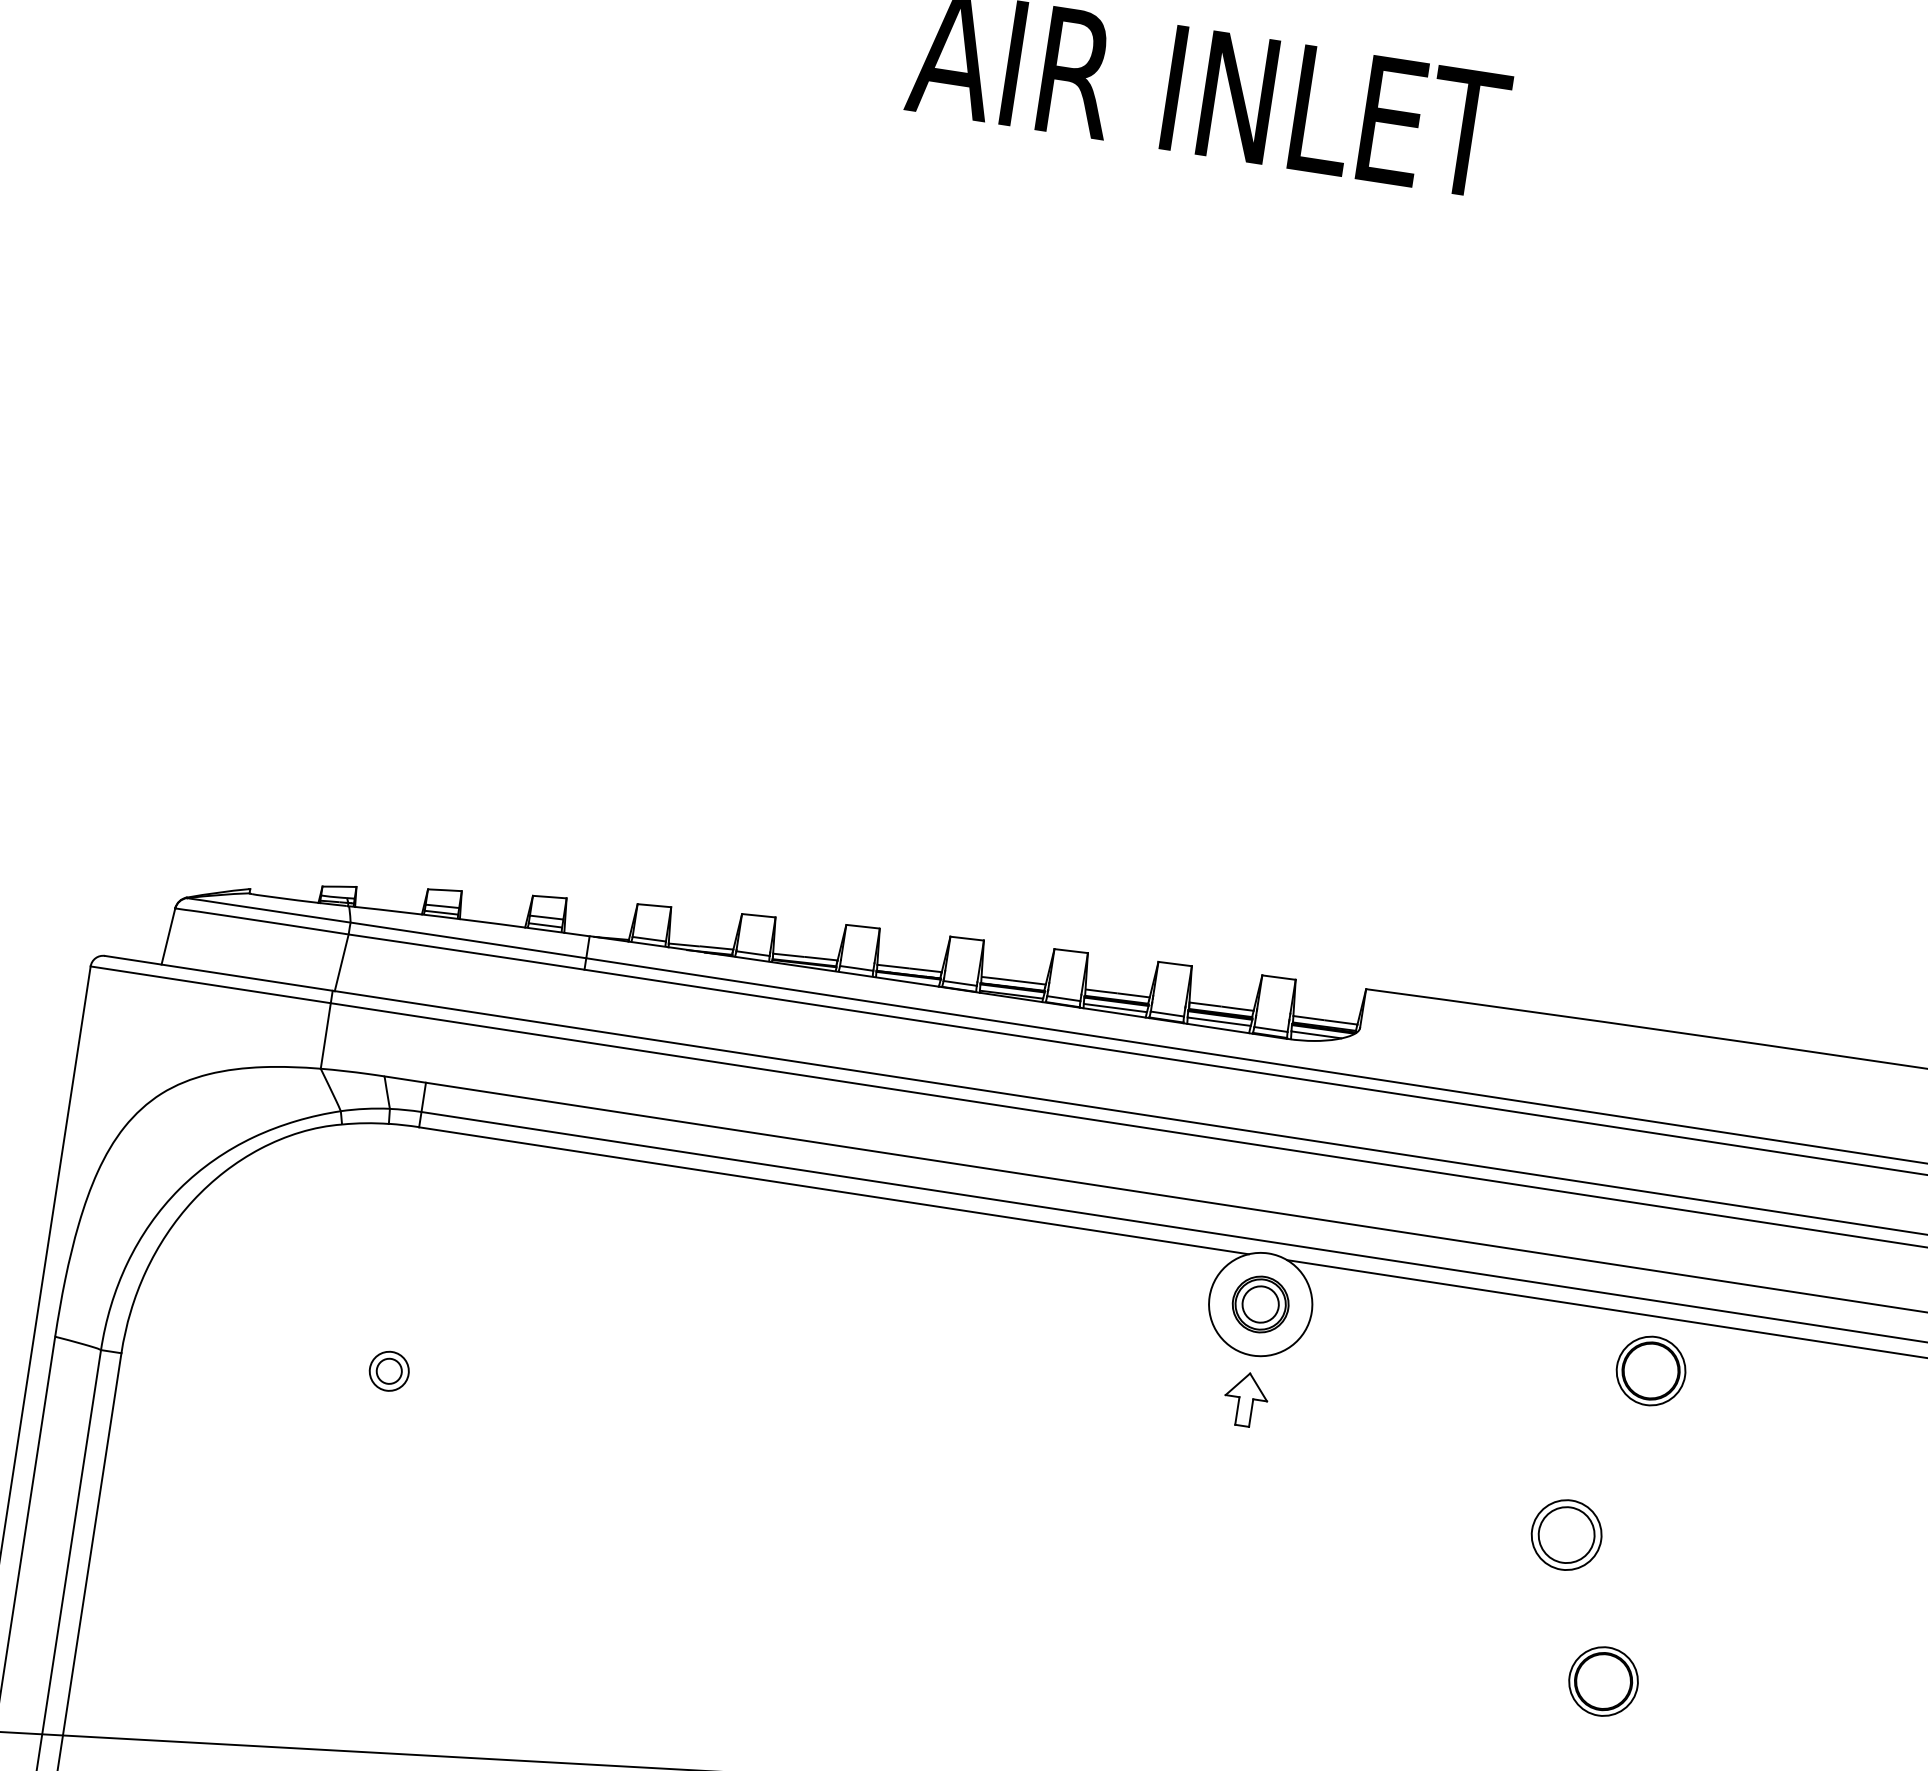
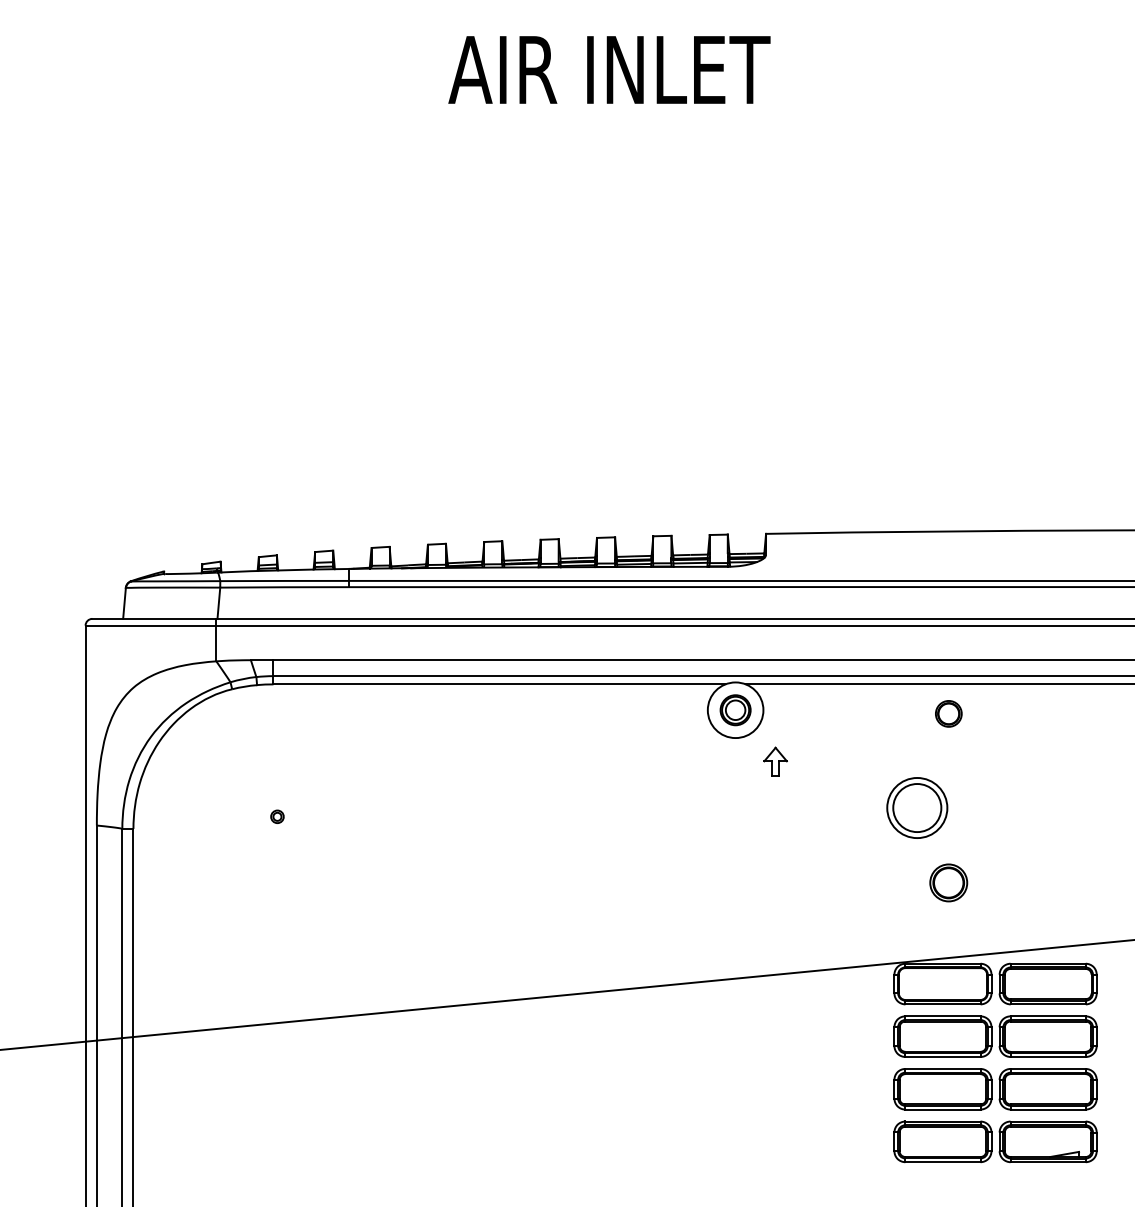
part: (389, 1370) -> (277, 816), size x0.6
part: (1650, 1370) -> (948, 713), size x0.7
part: (1246, 1398) -> (775, 761), moved
part: (1565, 1533) -> (916, 807), size x1.6

